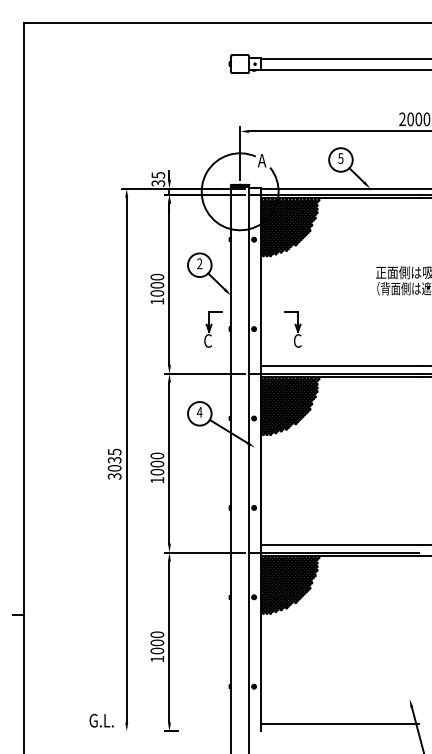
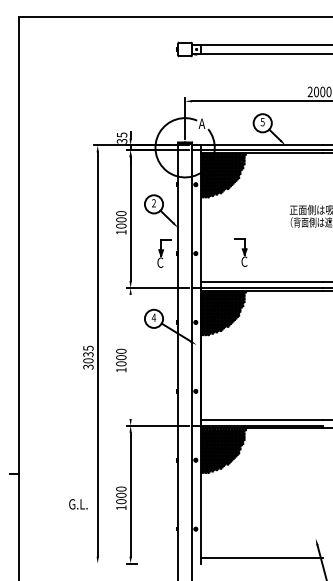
part: (292, 328) -> (240, 252), moved
line: (169, 462) -> (130, 356), removed
text: (101, 720) -> (78, 504), moved

